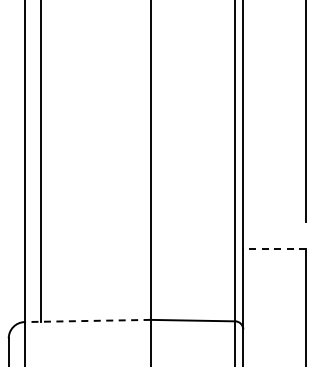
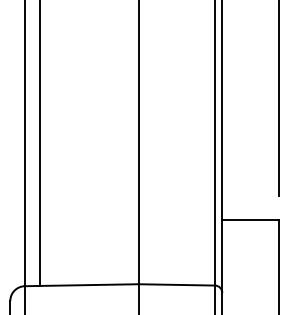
line: (274, 248) -> (250, 219), dashed -> solid
line: (87, 320) -> (81, 284), dashed -> solid

